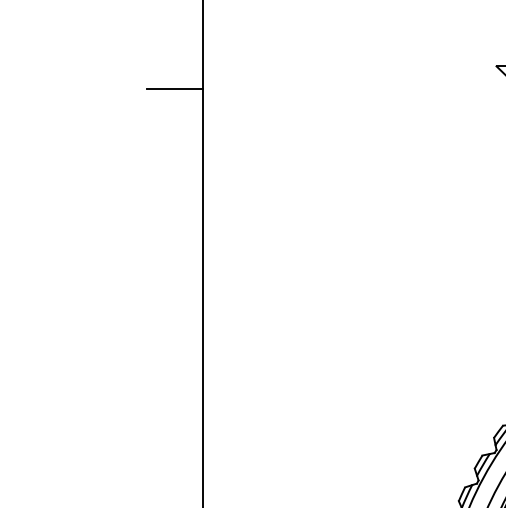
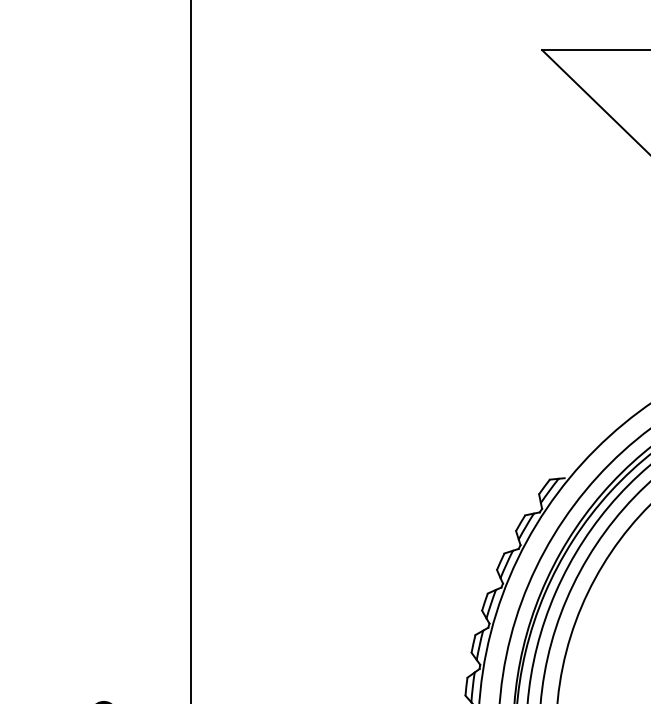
line: (174, 88) -> (157, 76), removed

